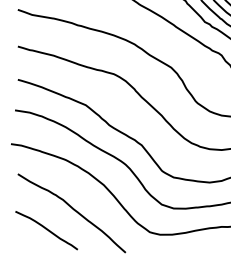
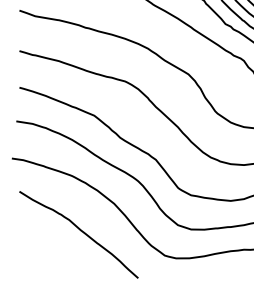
curve: (46, 230) -> (50, 253), removed

